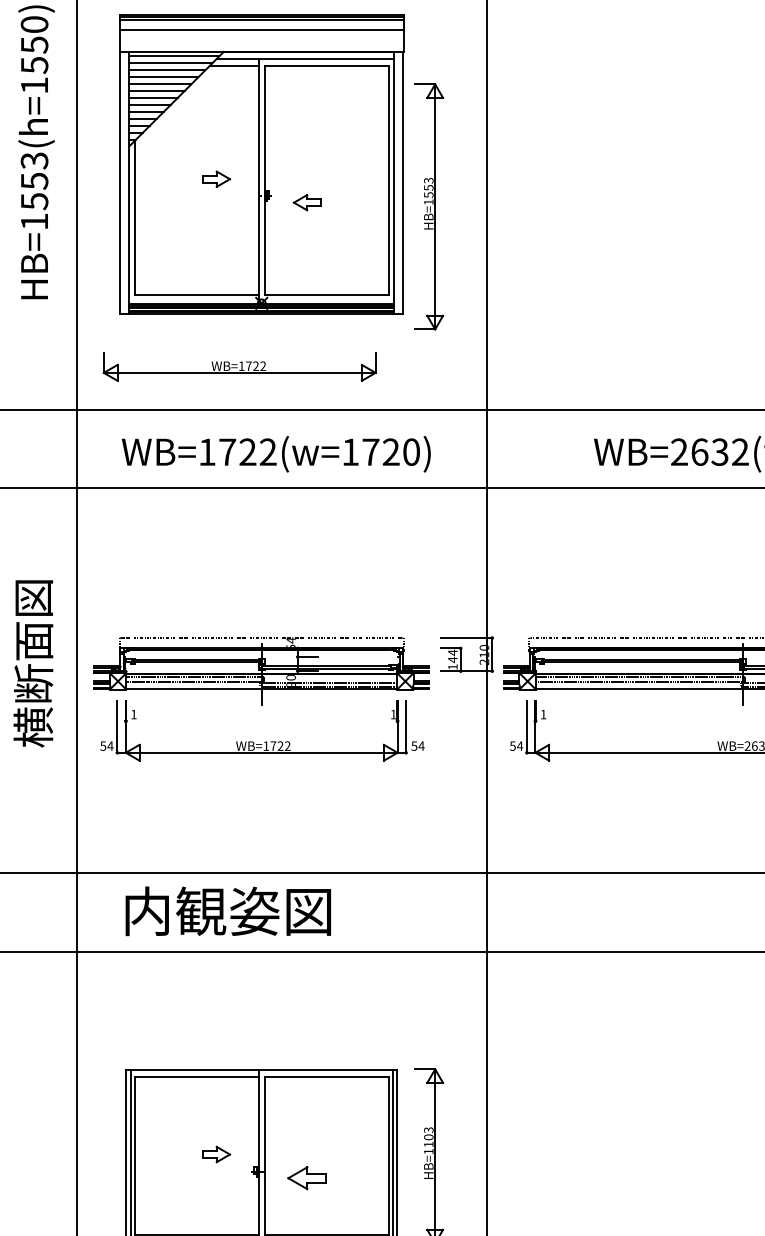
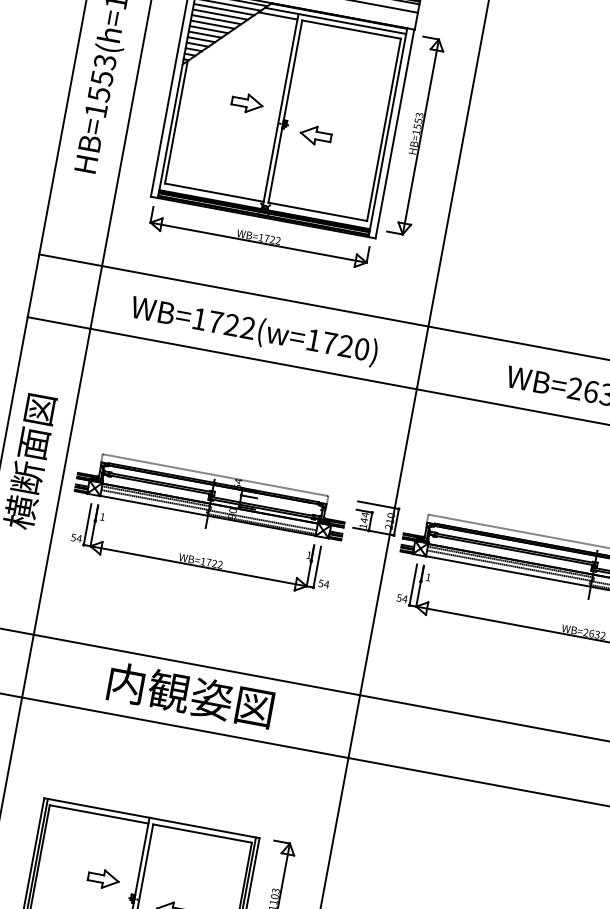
part: (216, 179) -> (247, 103), size x1.43
part: (306, 202) -> (315, 135), size x1.43
part: (429, 206) -> (416, 135), moved
part: (239, 366) -> (259, 237), moved
text: (227, 911) -> (190, 695), moved
part: (216, 1154) -> (103, 879), size x1.43

